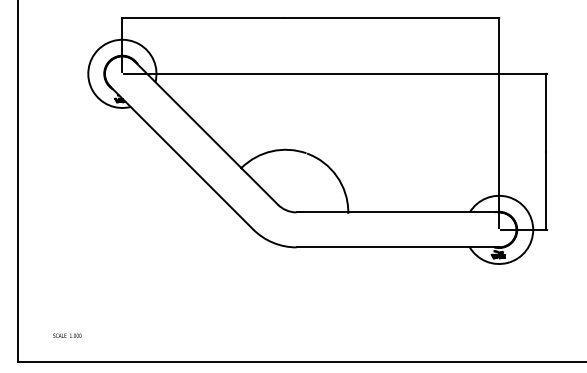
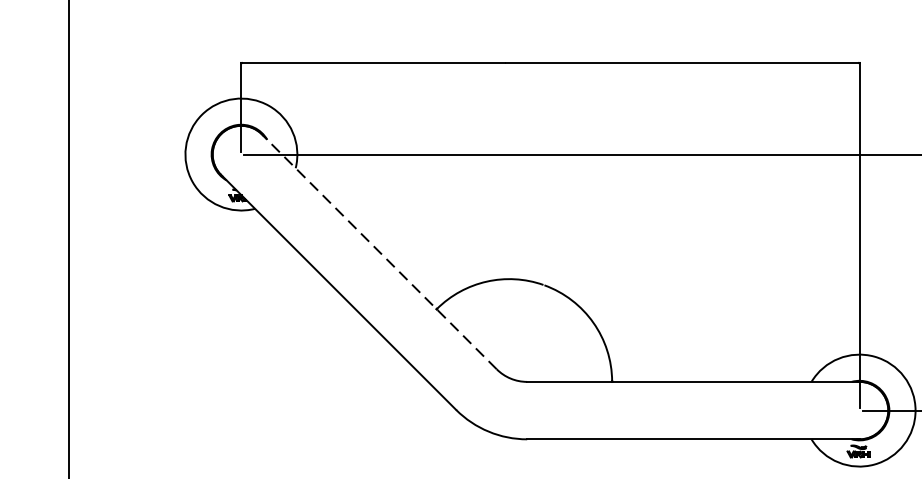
line: (206, 132) -> (379, 250), solid -> dashed

